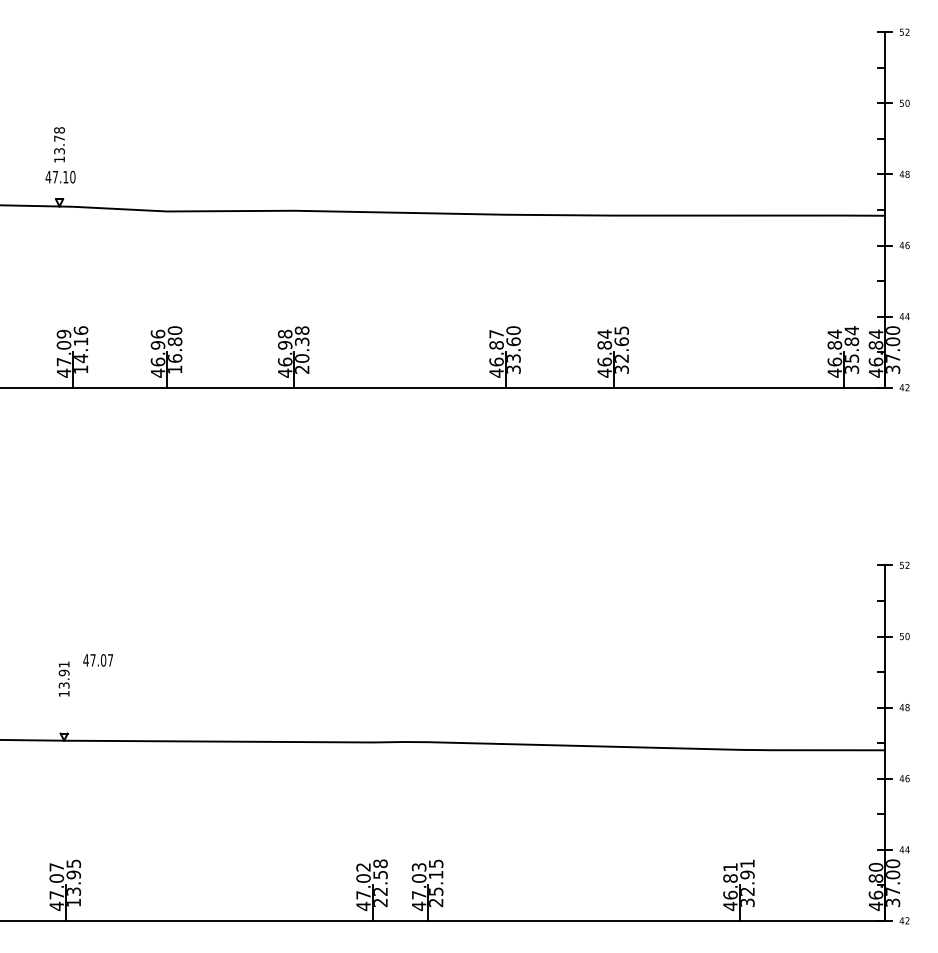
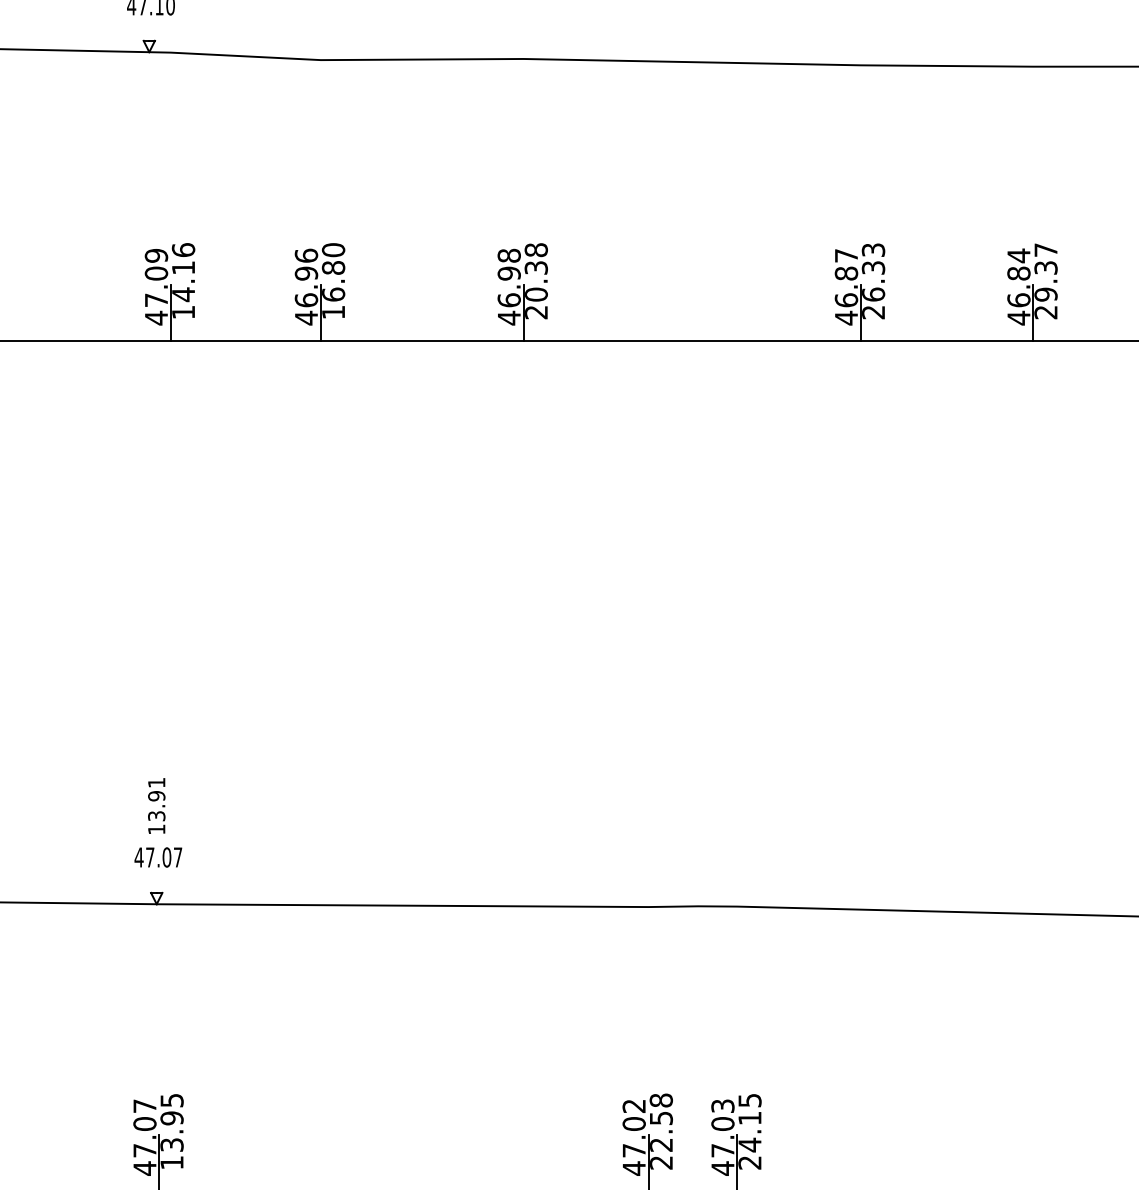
text: (513, 349) -> (873, 280), 33.60 -> 26.33
text: (621, 349) -> (1045, 280), 32.65 -> 29.37
text: (97, 660) -> (157, 857), moved
text: (436, 891) -> (750, 1144), 25.15 -> 24.15

